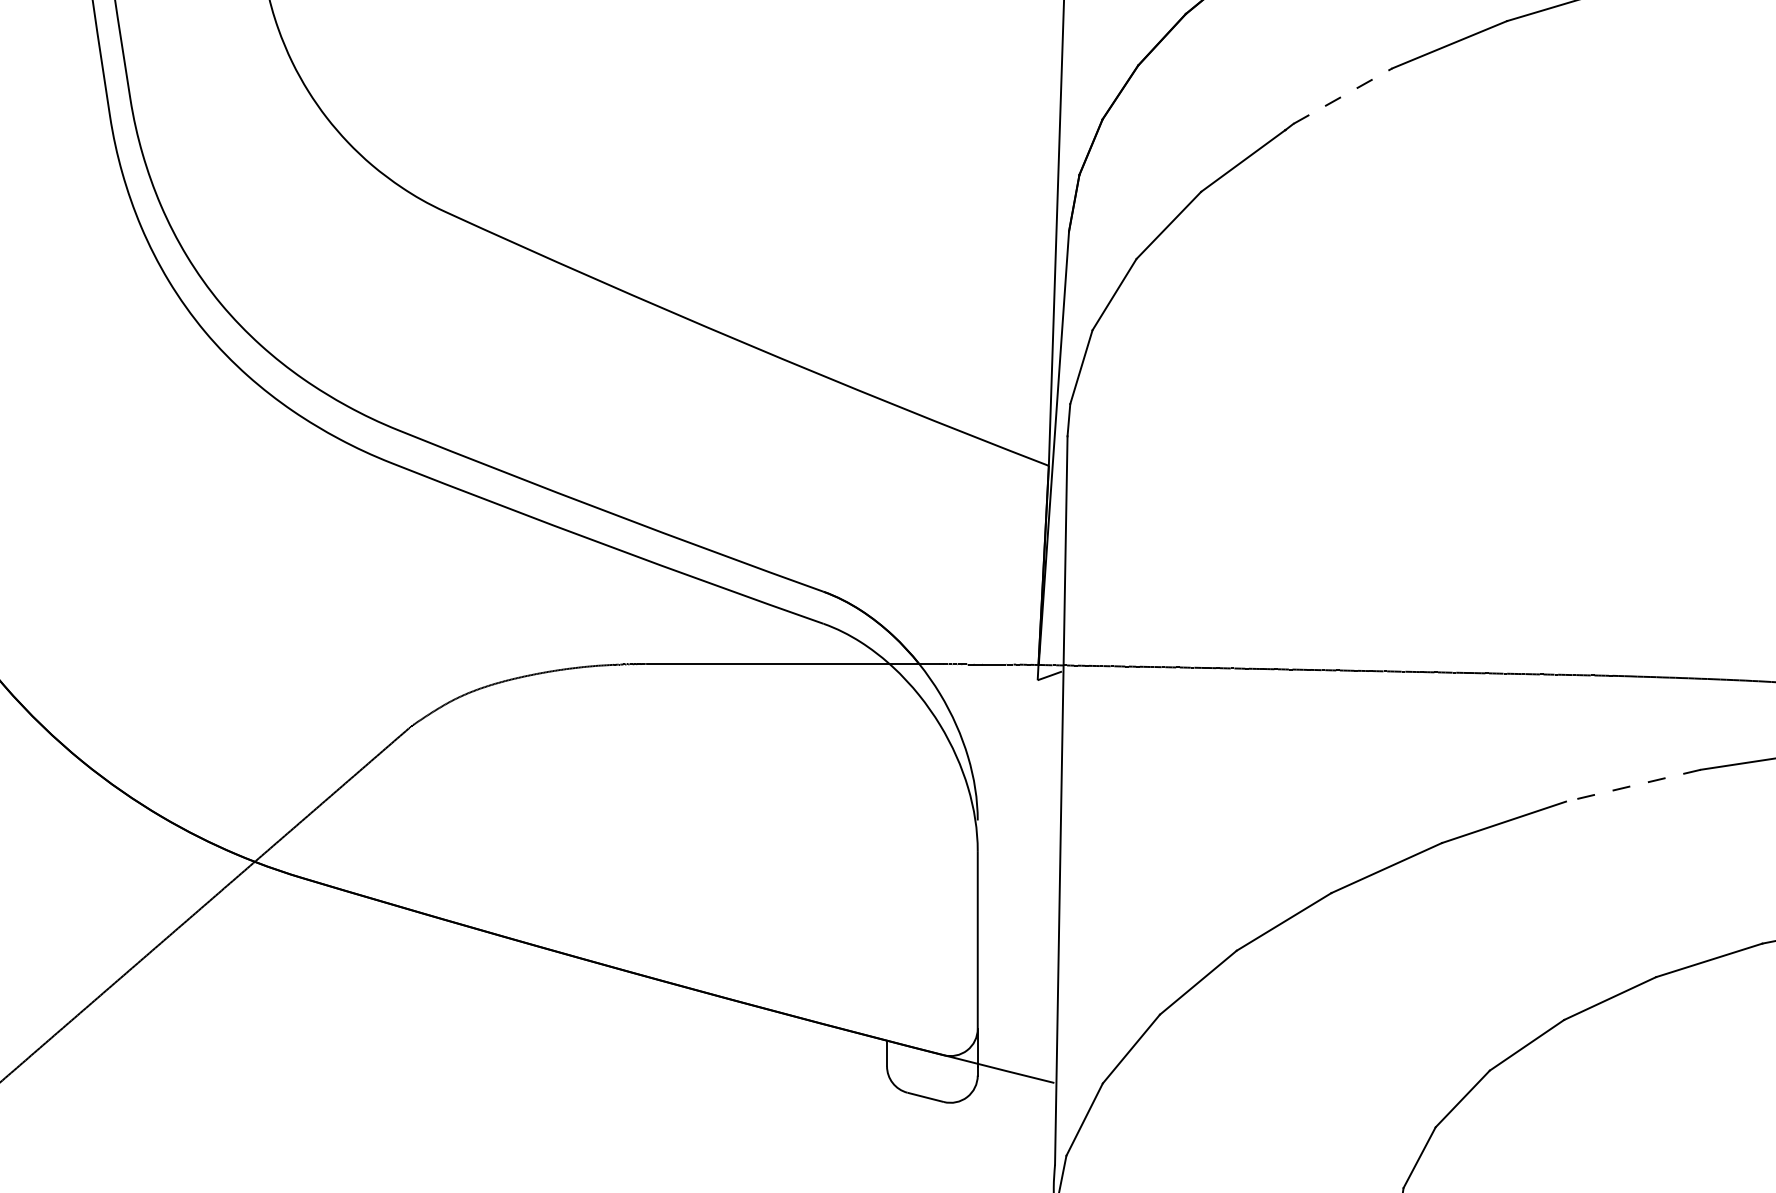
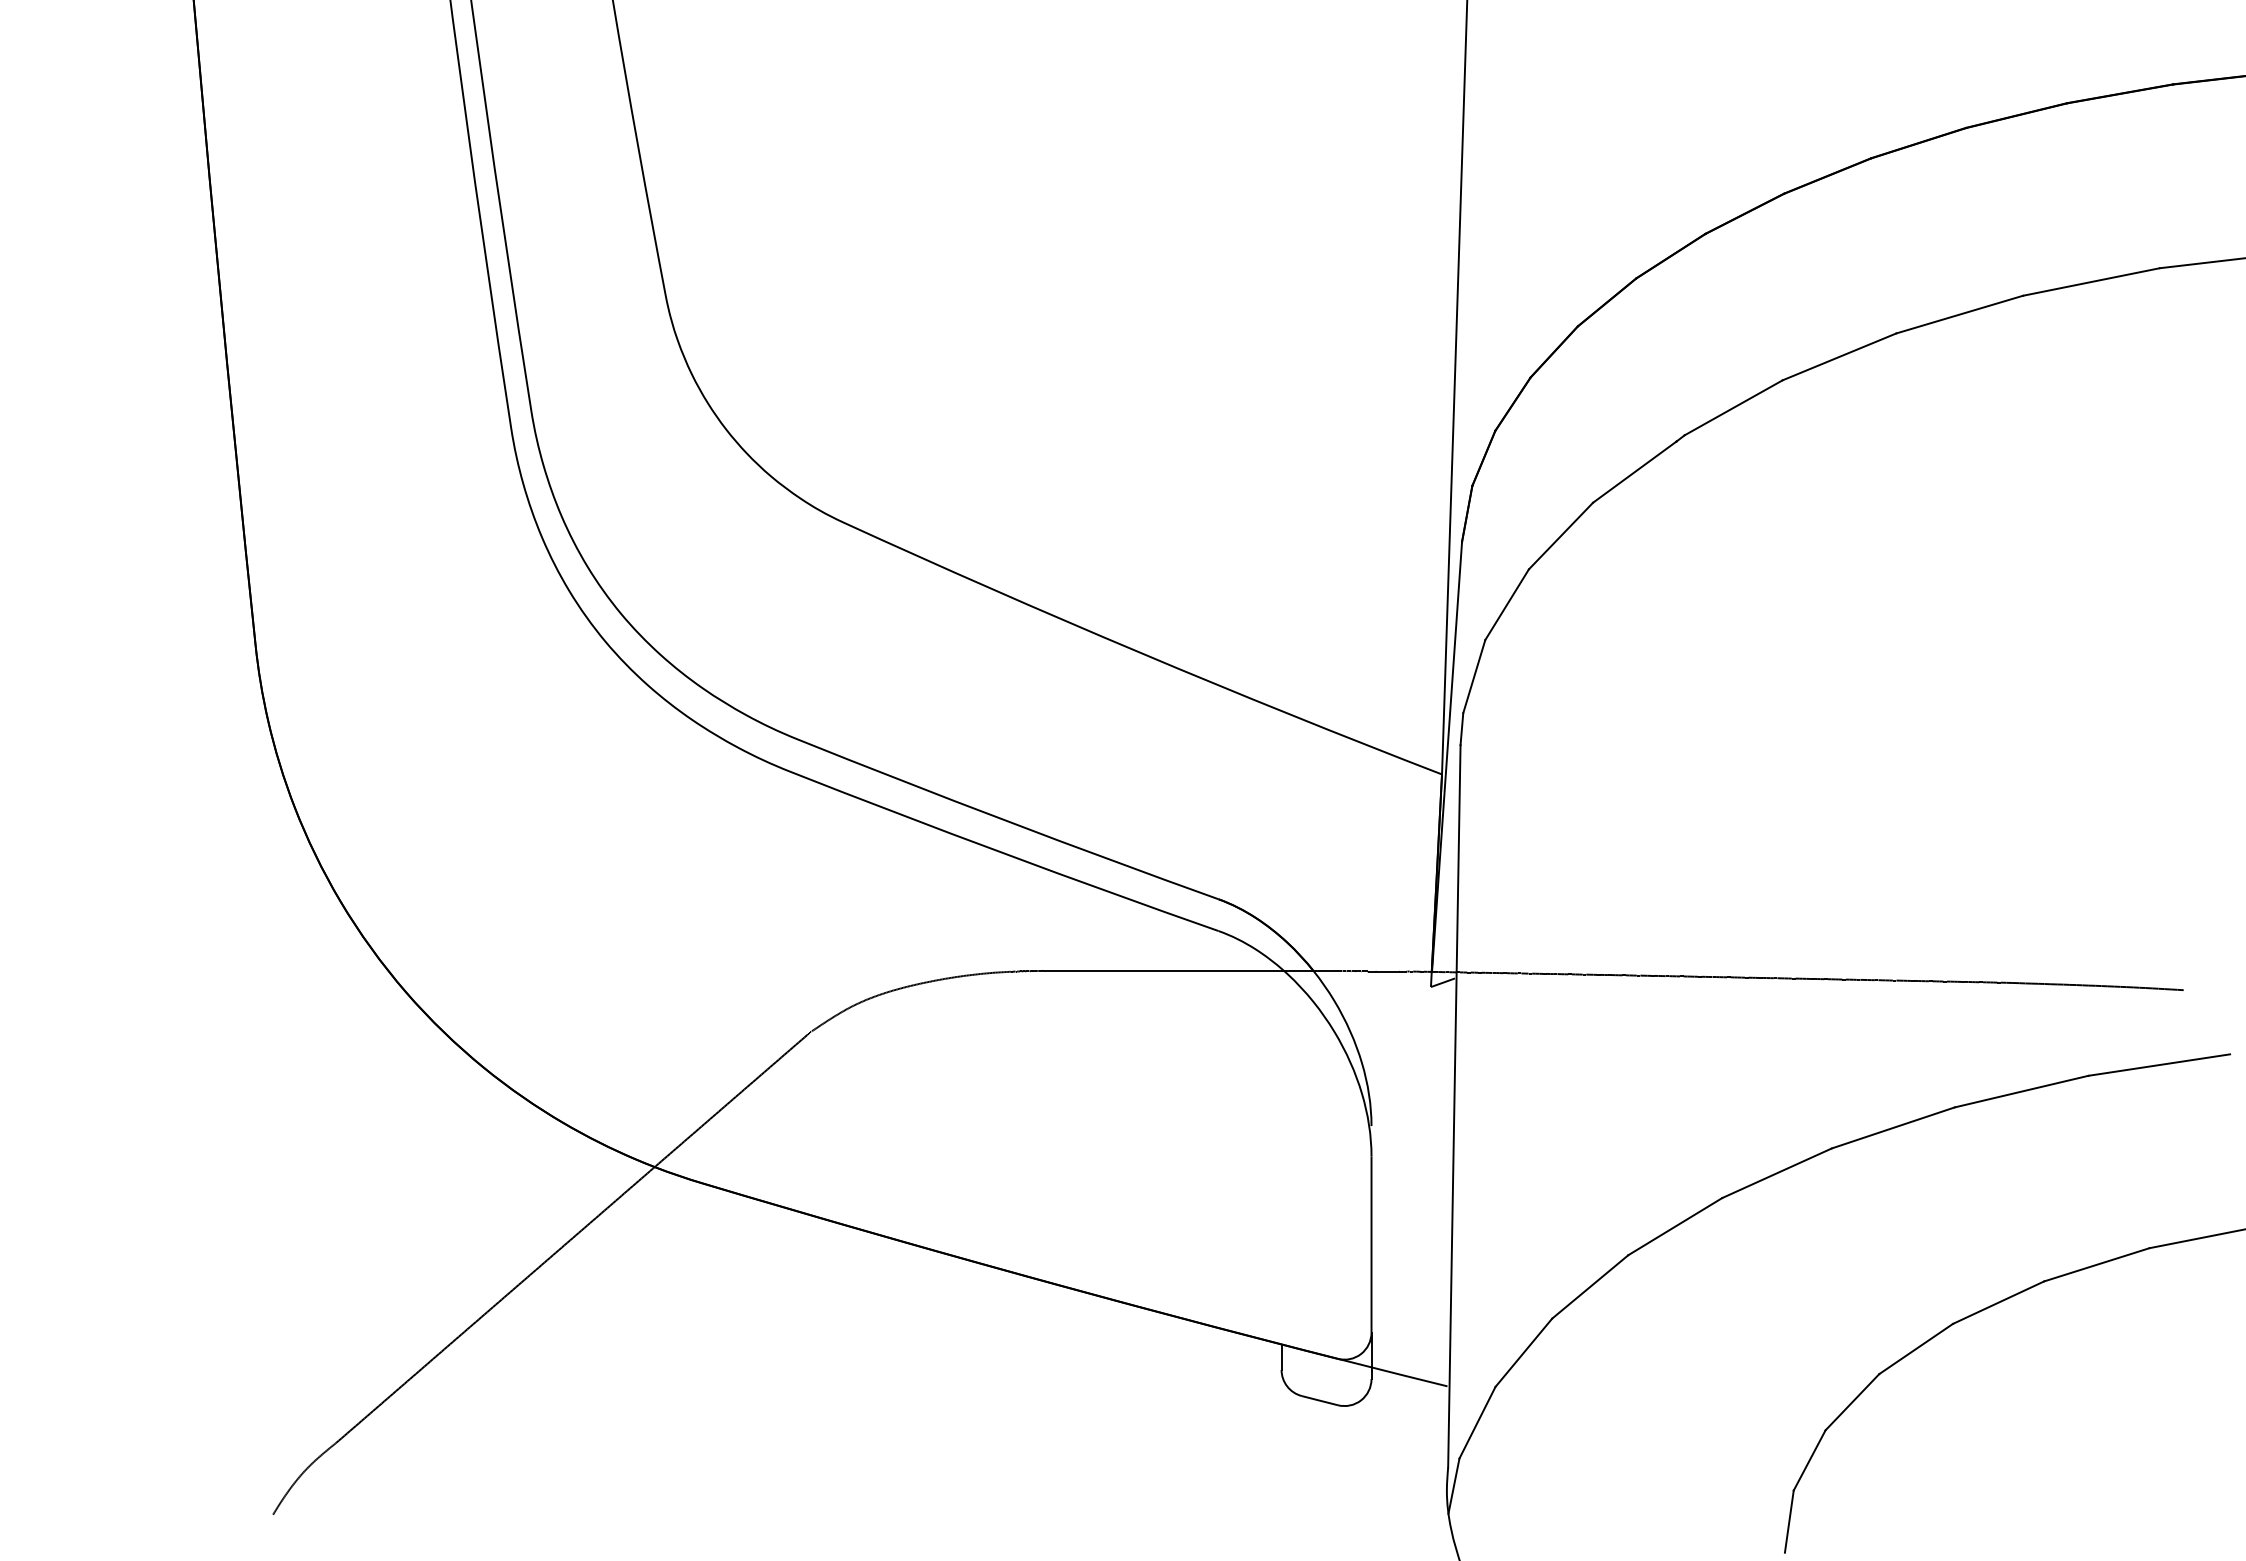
line: (1343, 95) -> (1734, 407), dashed -> solid
line: (1633, 785) -> (2021, 1091), dashed -> solid

